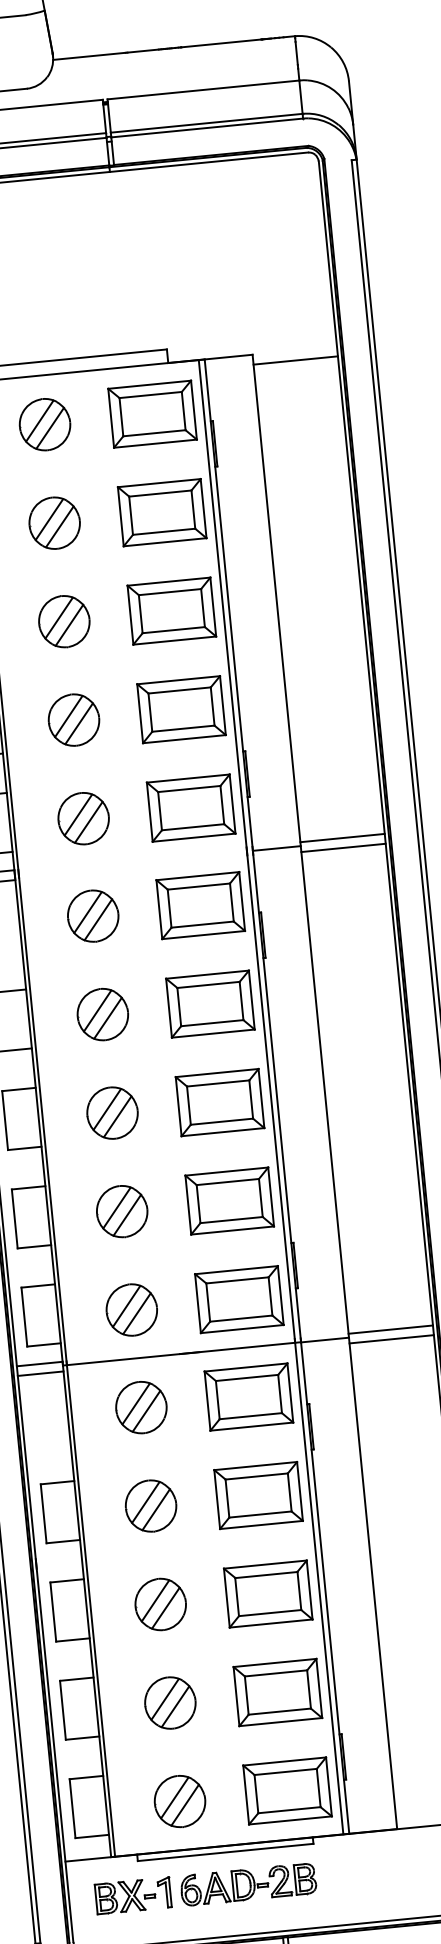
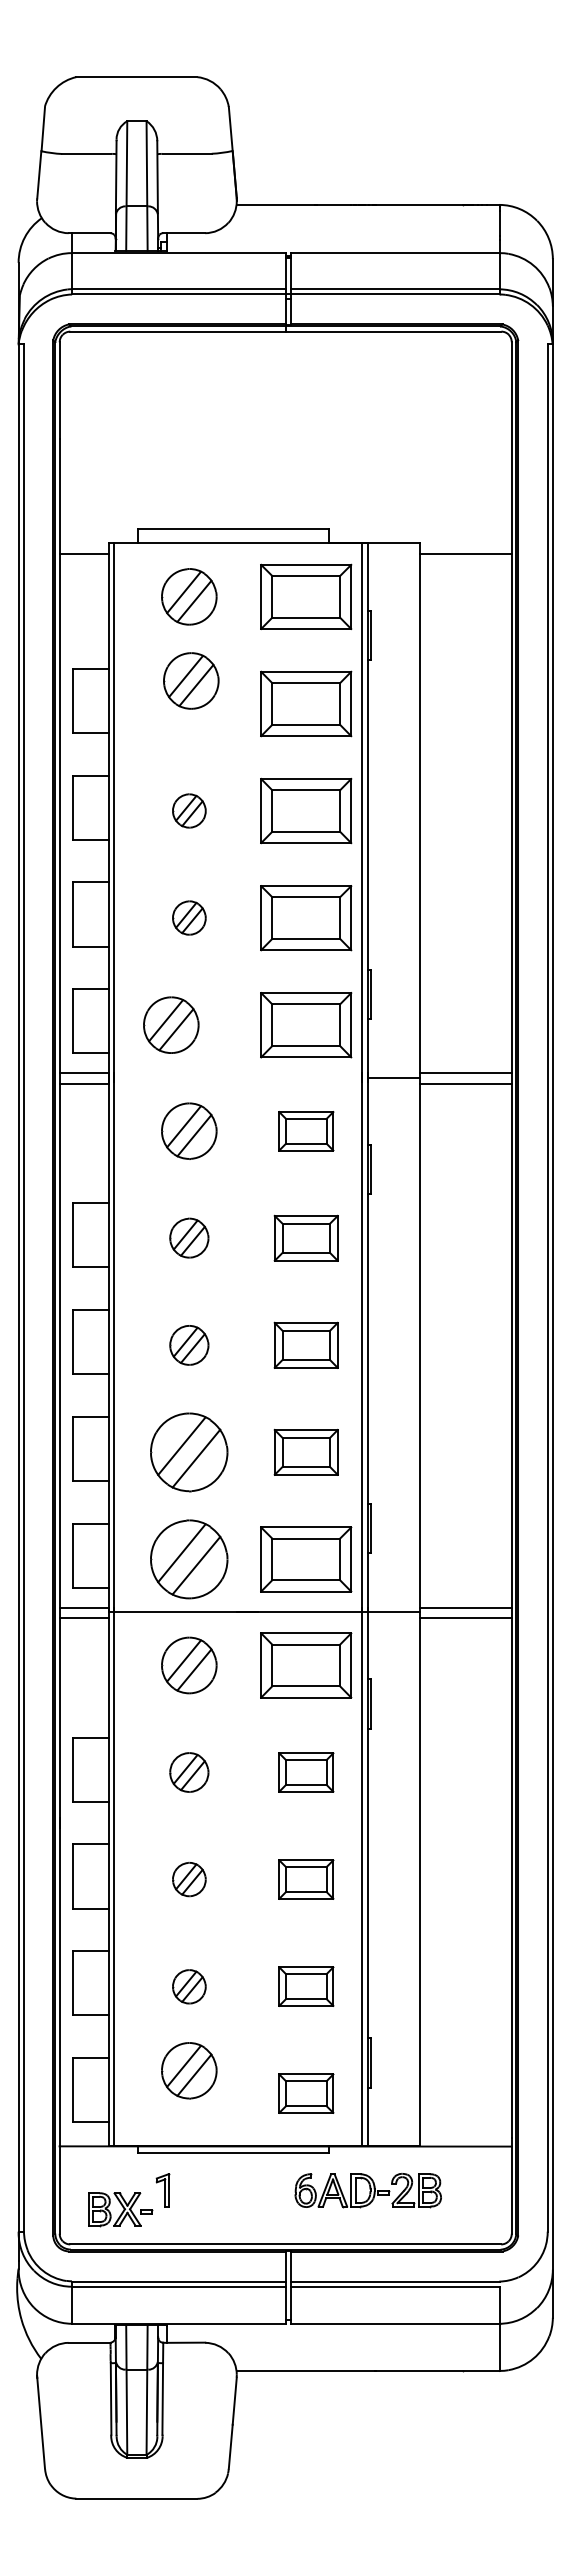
part: (54, 522) -> (191, 680), moved
part: (64, 621) -> (189, 810), size x0.6
part: (74, 719) -> (189, 917), size x0.6
part: (83, 818) -> (171, 1024), moved
part: (201, 905) -> (306, 1131), size x0.6
part: (210, 1004) -> (306, 1238), size x0.7
part: (102, 1013) -> (189, 1237), size x0.7
part: (220, 1102) -> (306, 1345), size x0.7
part: (112, 1113) -> (189, 1345), size x0.7
part: (230, 1201) -> (306, 1452), size x0.7
part: (122, 1211) -> (189, 1452), size x1.4
part: (132, 1310) -> (189, 1559), size x1.4
part: (258, 1495) -> (306, 1772), size x0.6
part: (151, 1506) -> (189, 1772), size x0.7
part: (268, 1593) -> (306, 1879), size x0.6
part: (160, 1604) -> (189, 1879), size x0.6
part: (278, 1692) -> (306, 1986), size x0.6
part: (170, 1702) -> (189, 1986), size x0.6
part: (287, 1790) -> (306, 2093), size x0.6
part: (180, 1801) -> (189, 2070), moved
part: (247, 1884) -> (367, 2190), moved
part: (125, 1896) -> (120, 2209), moved

